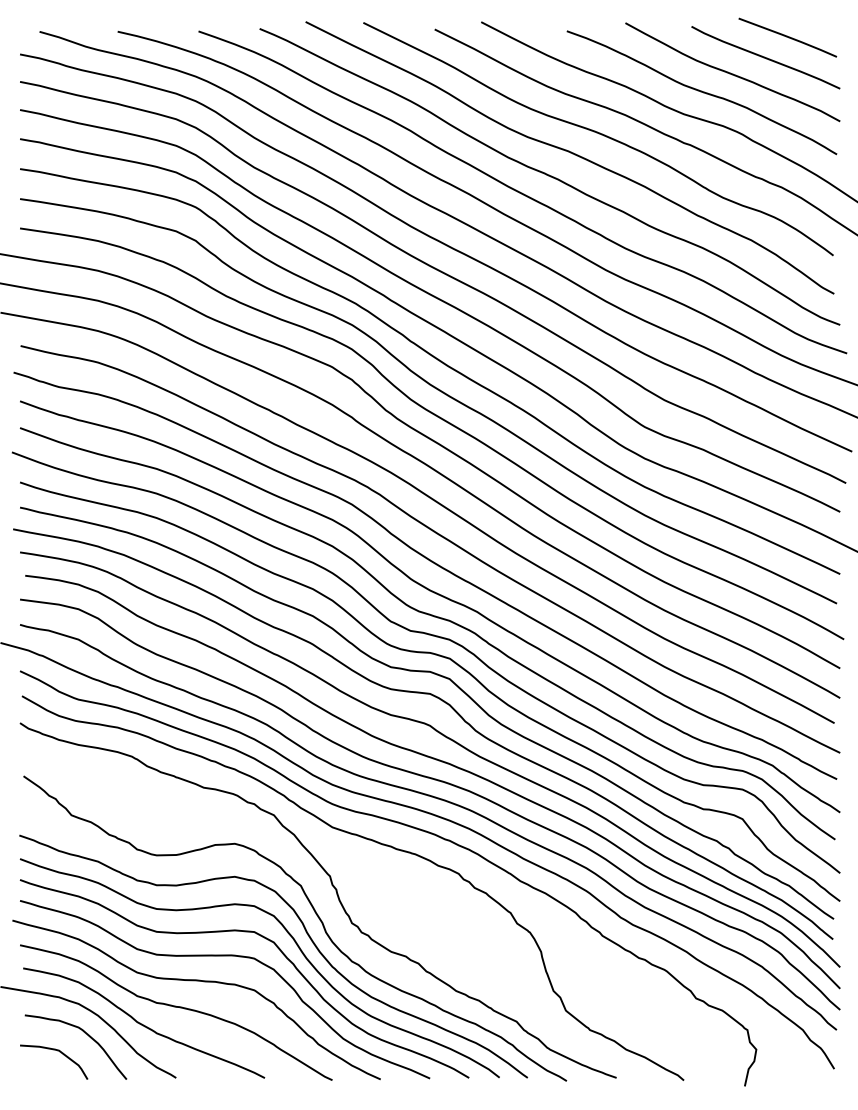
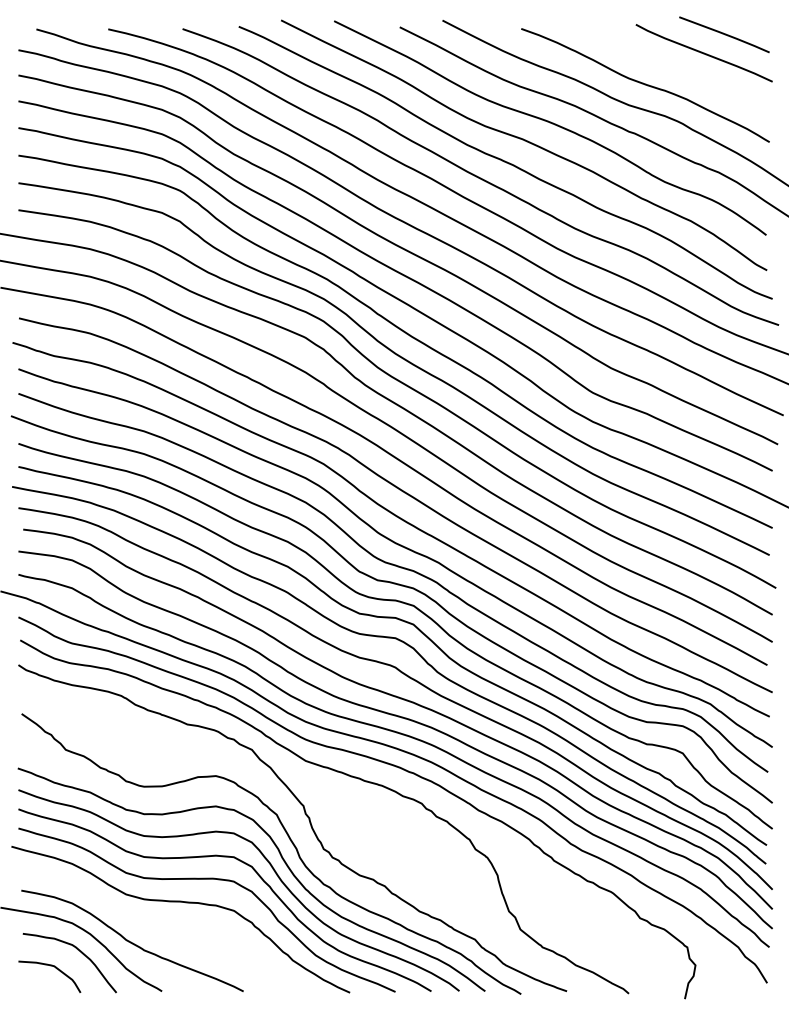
curve: (732, 73) -> (673, 67), removed
curve: (175, 1007) -> (161, 926), removed

